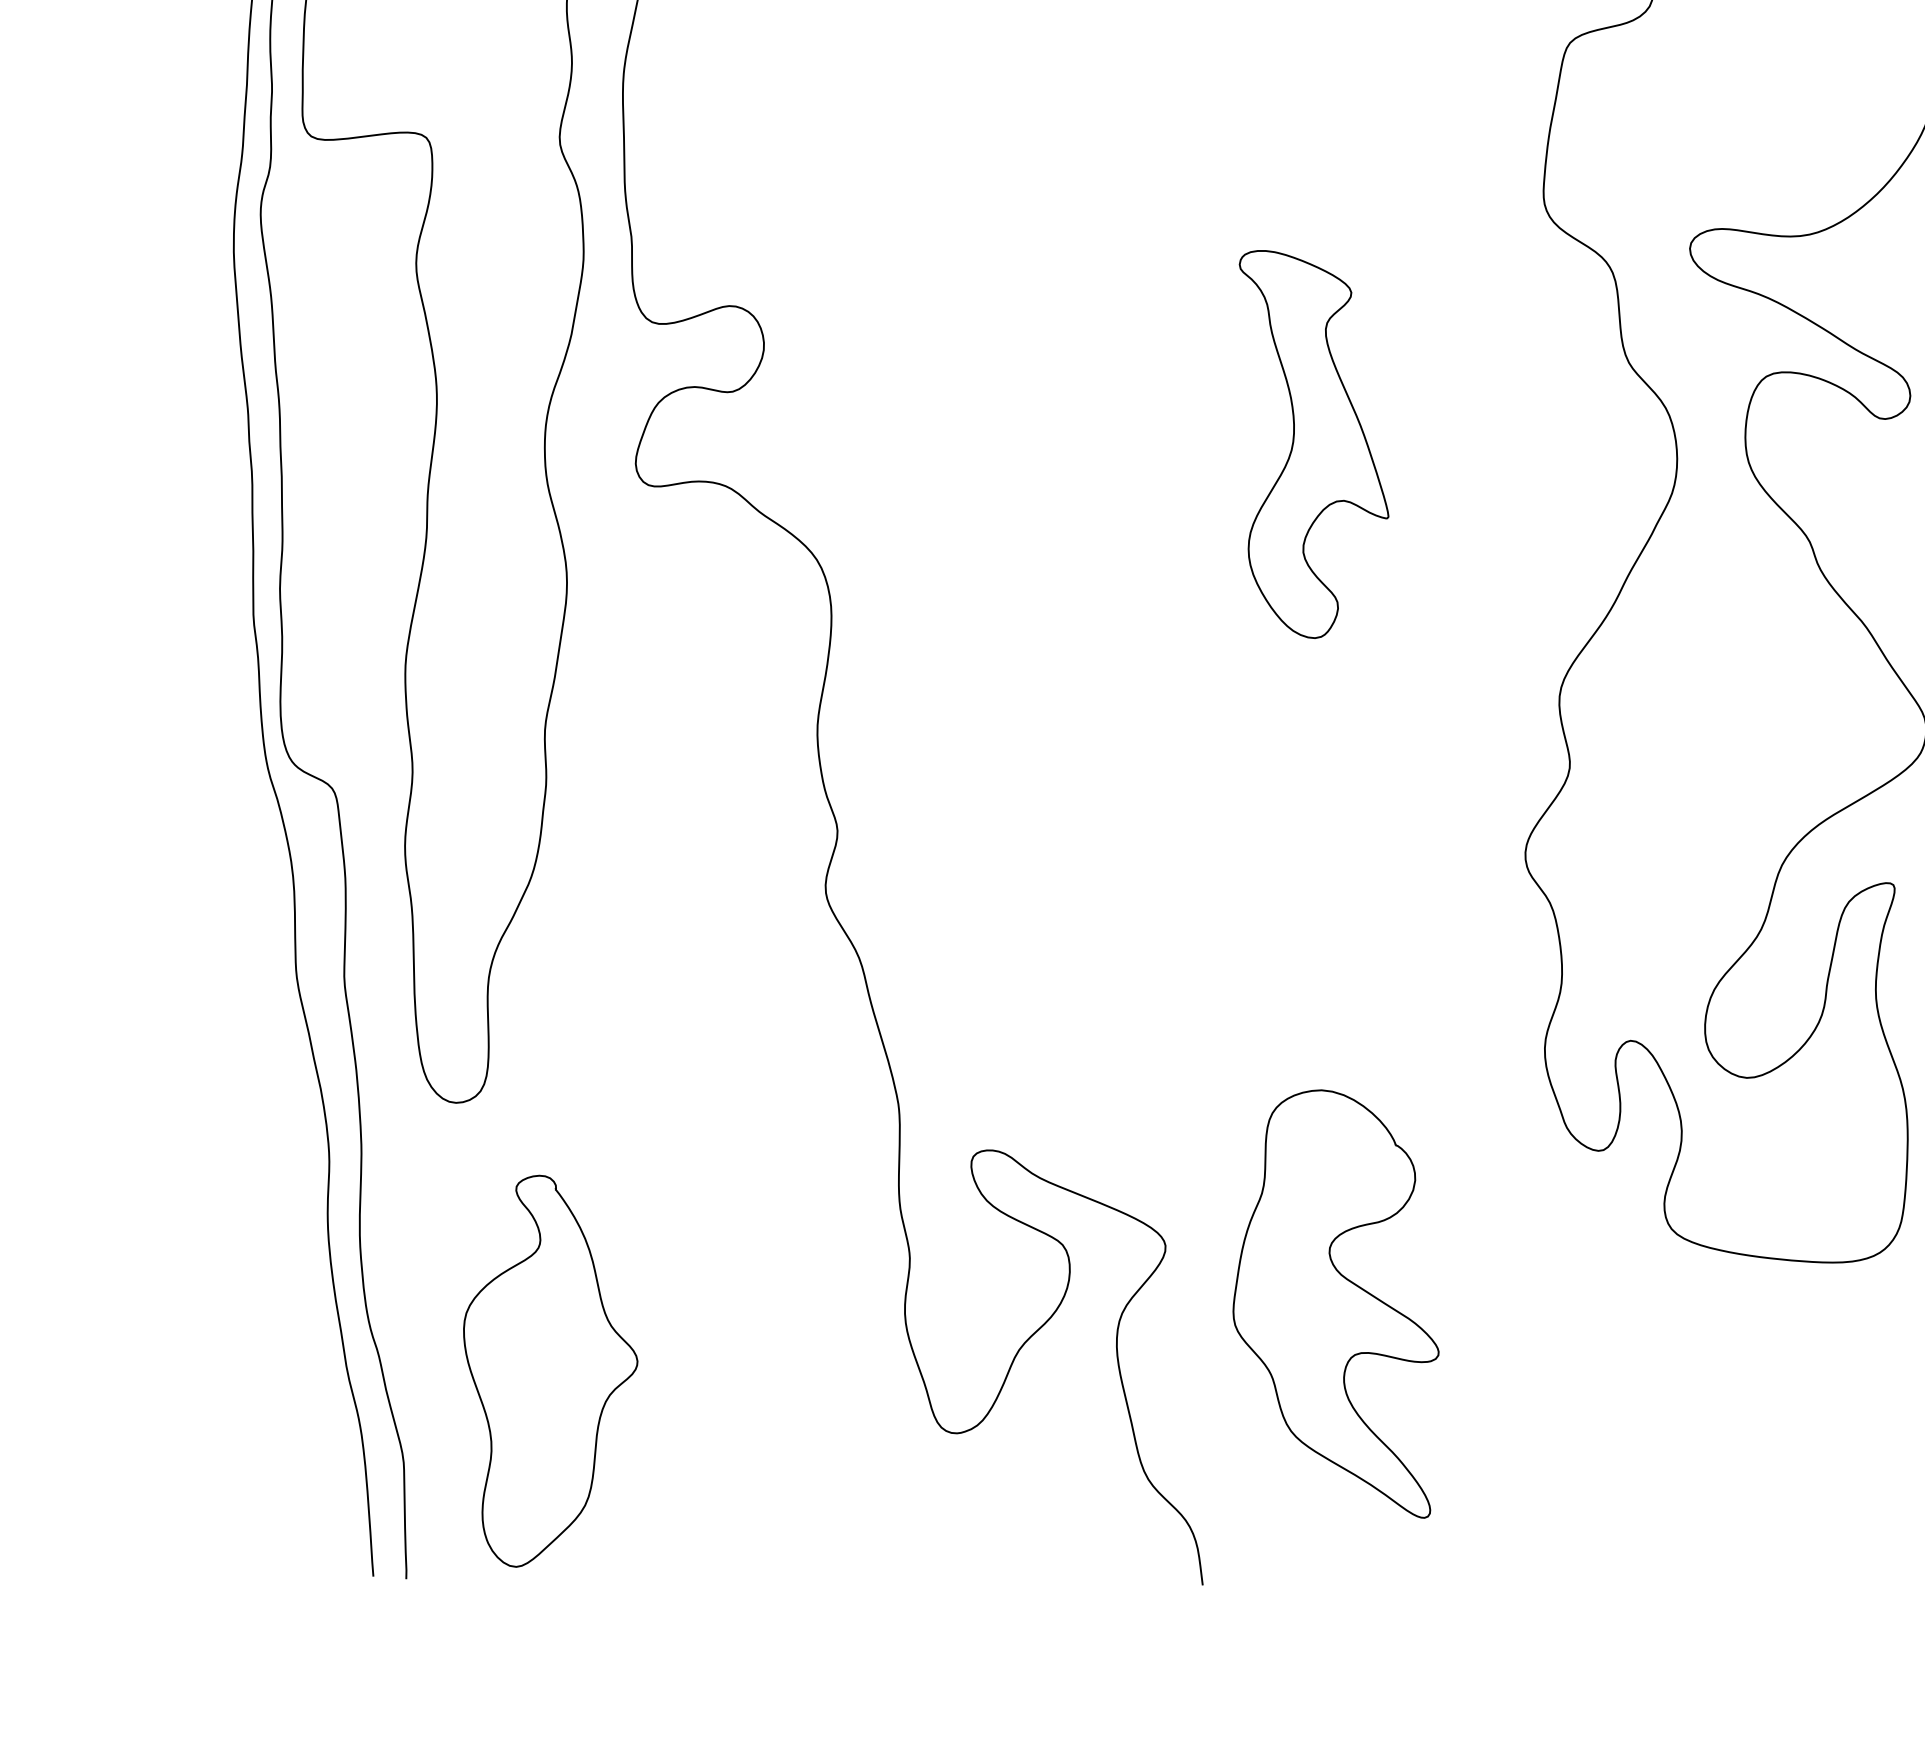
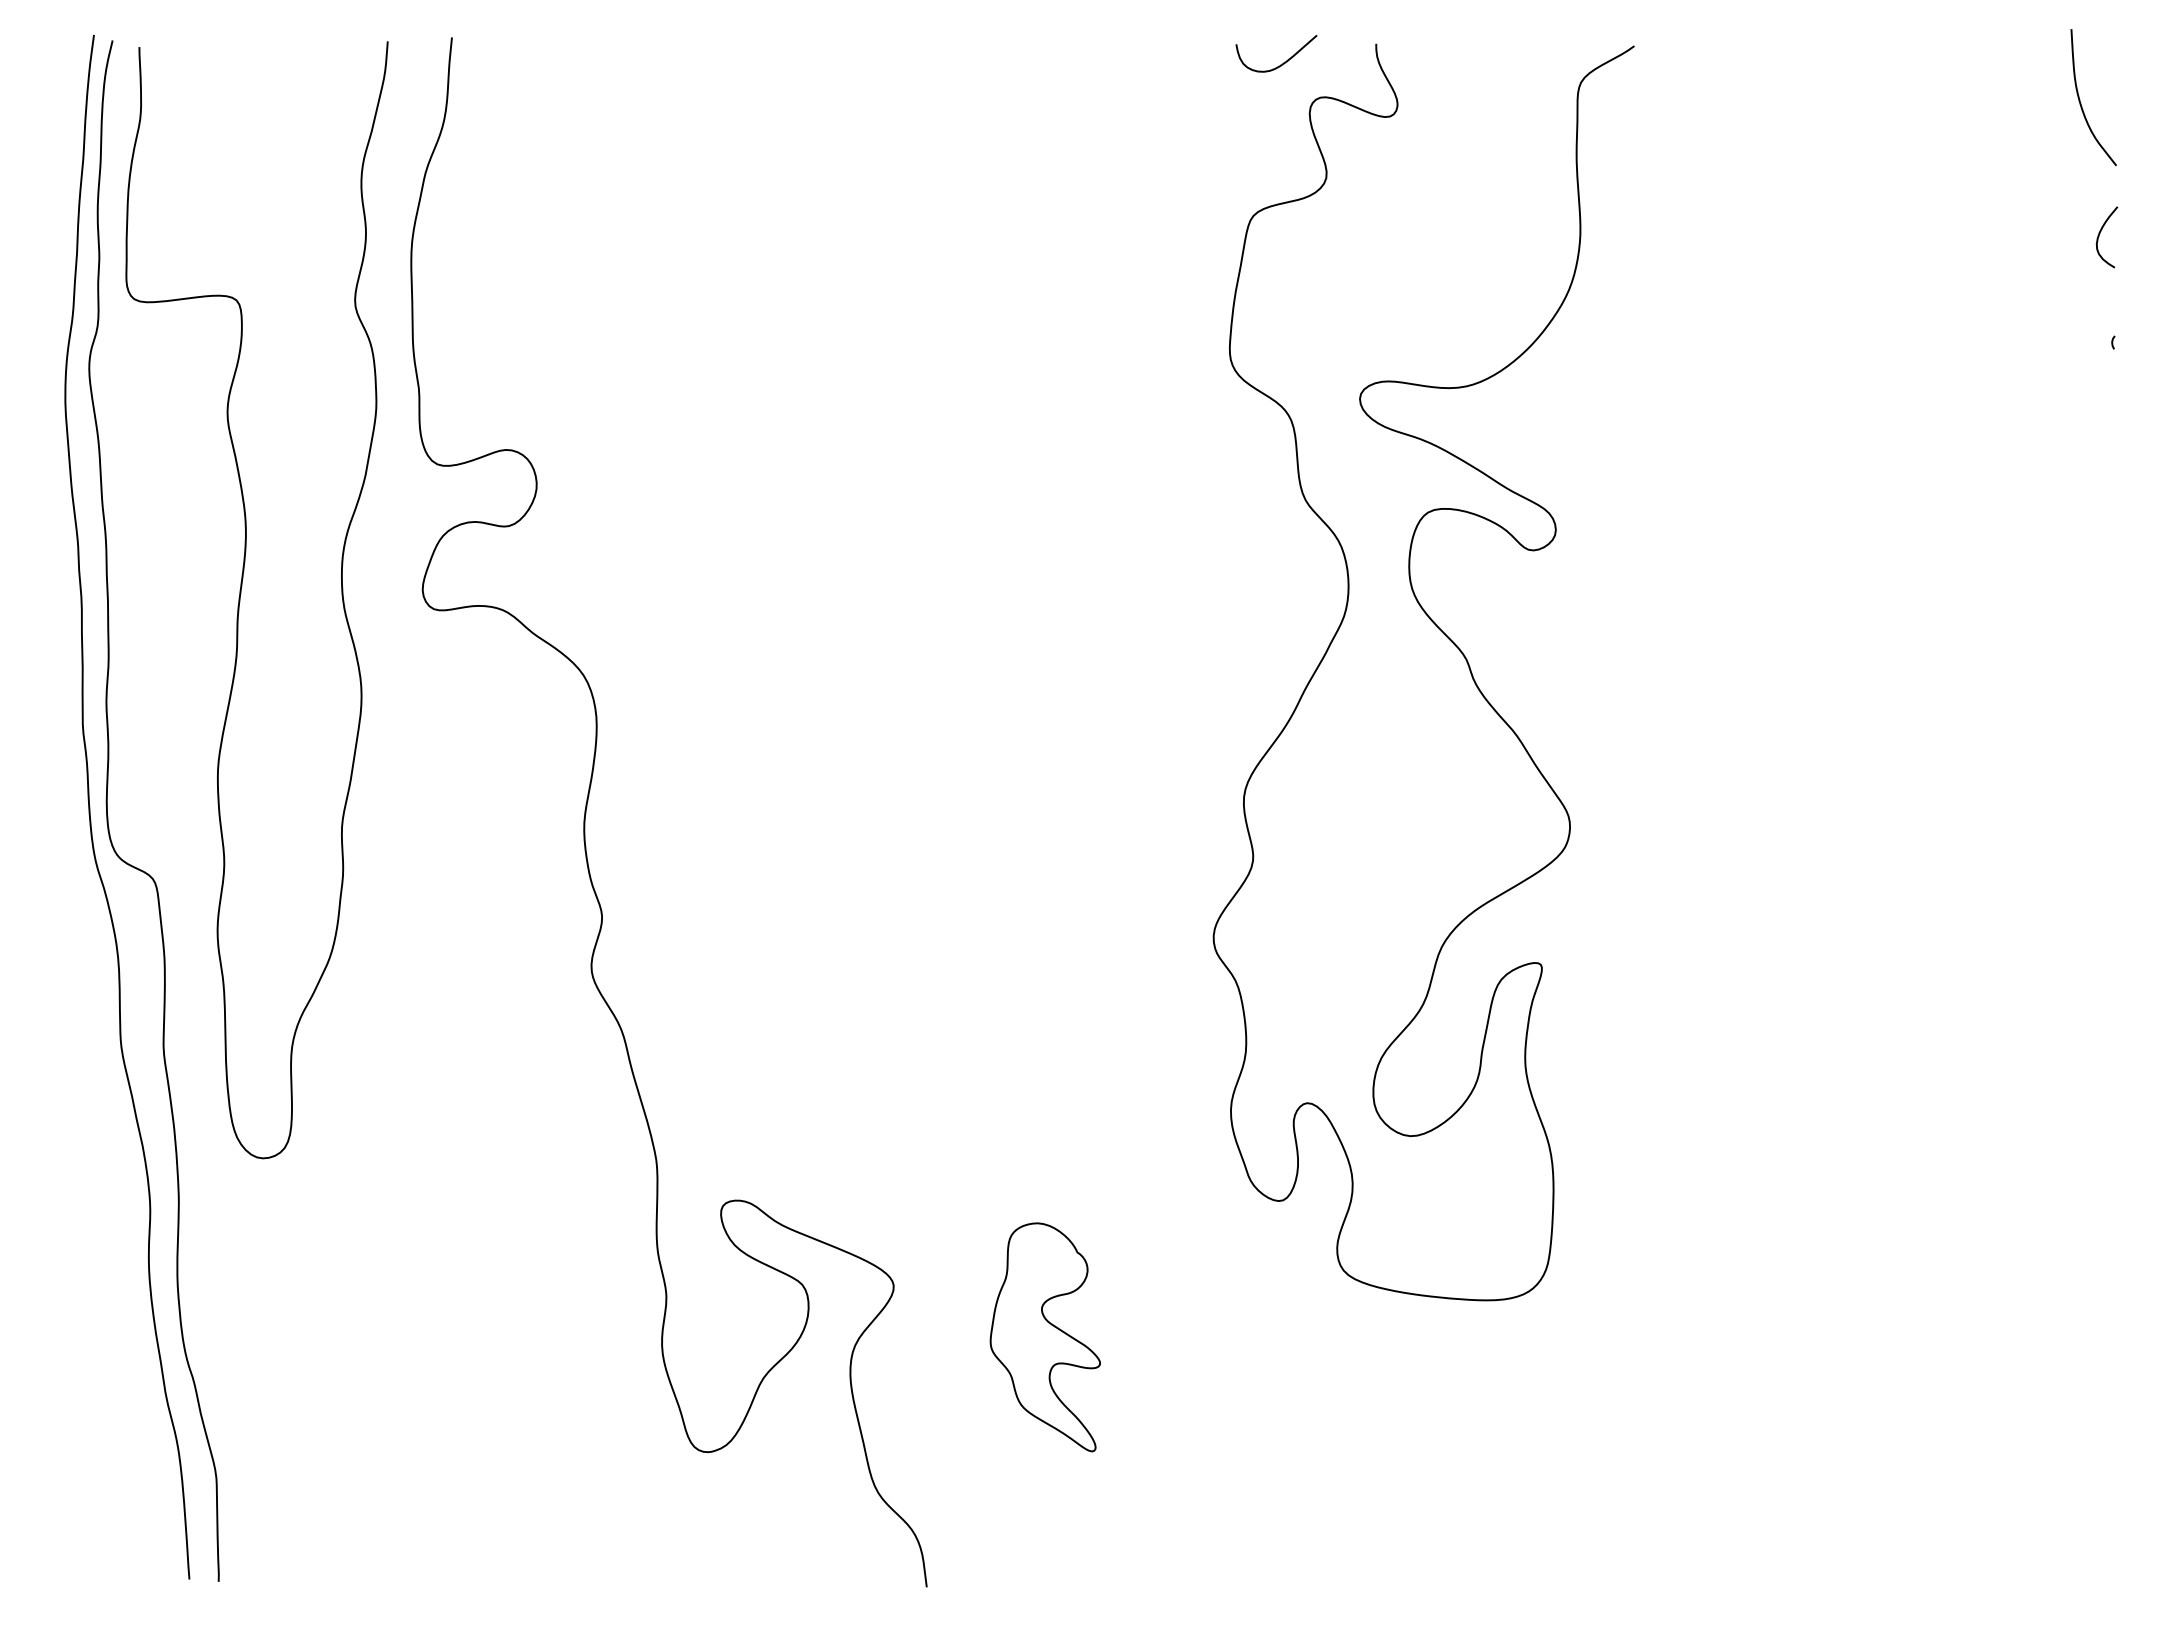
part: (1313, 445) -> (1025, 573), removed
part: (1336, 1304) -> (1045, 1337), size x0.6
part: (551, 1370) -> (347, 1396), removed

